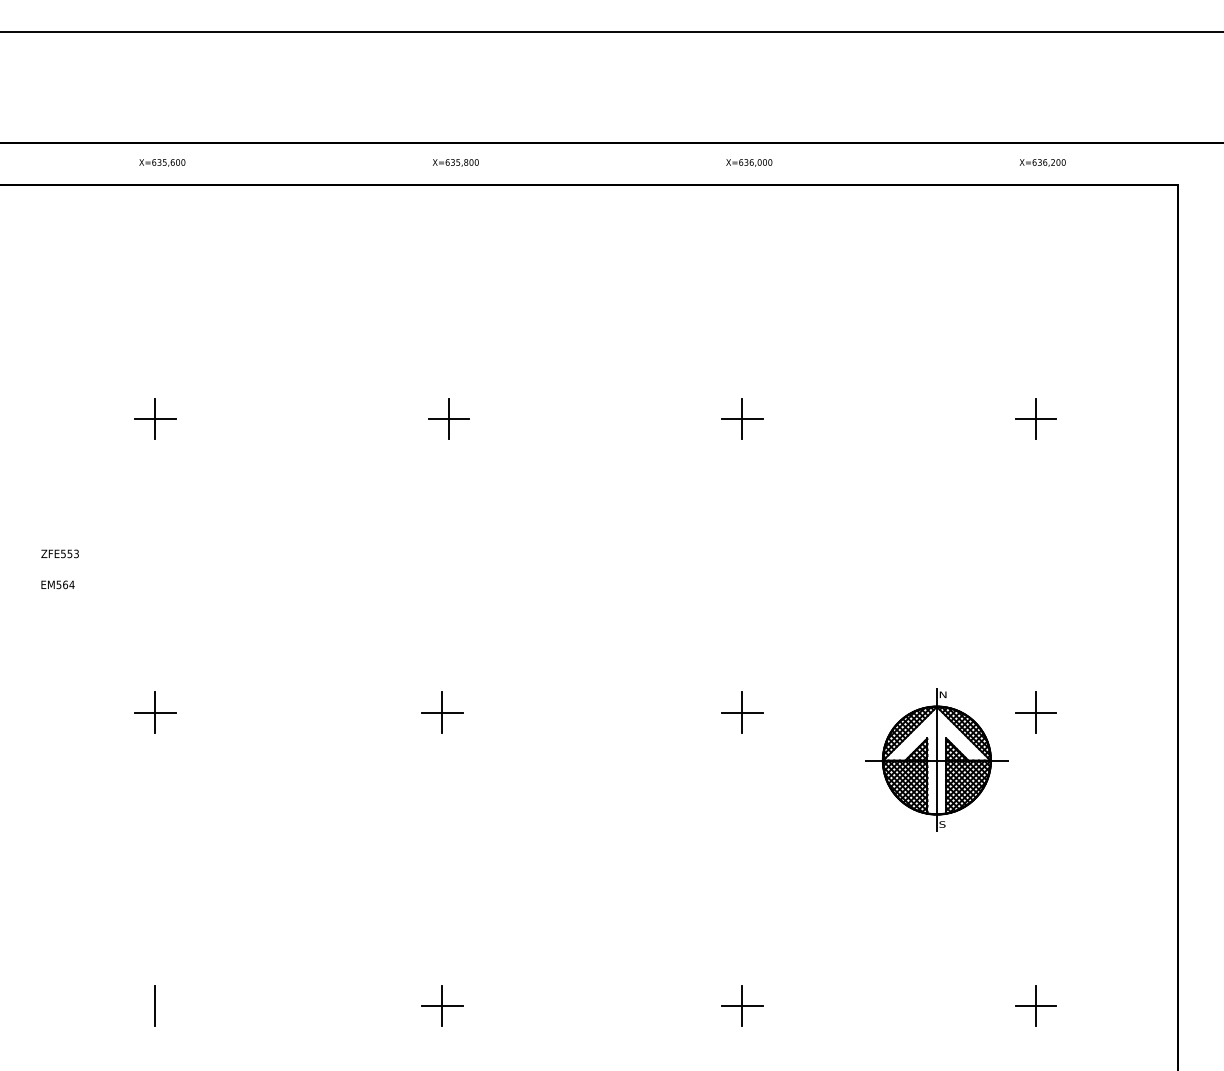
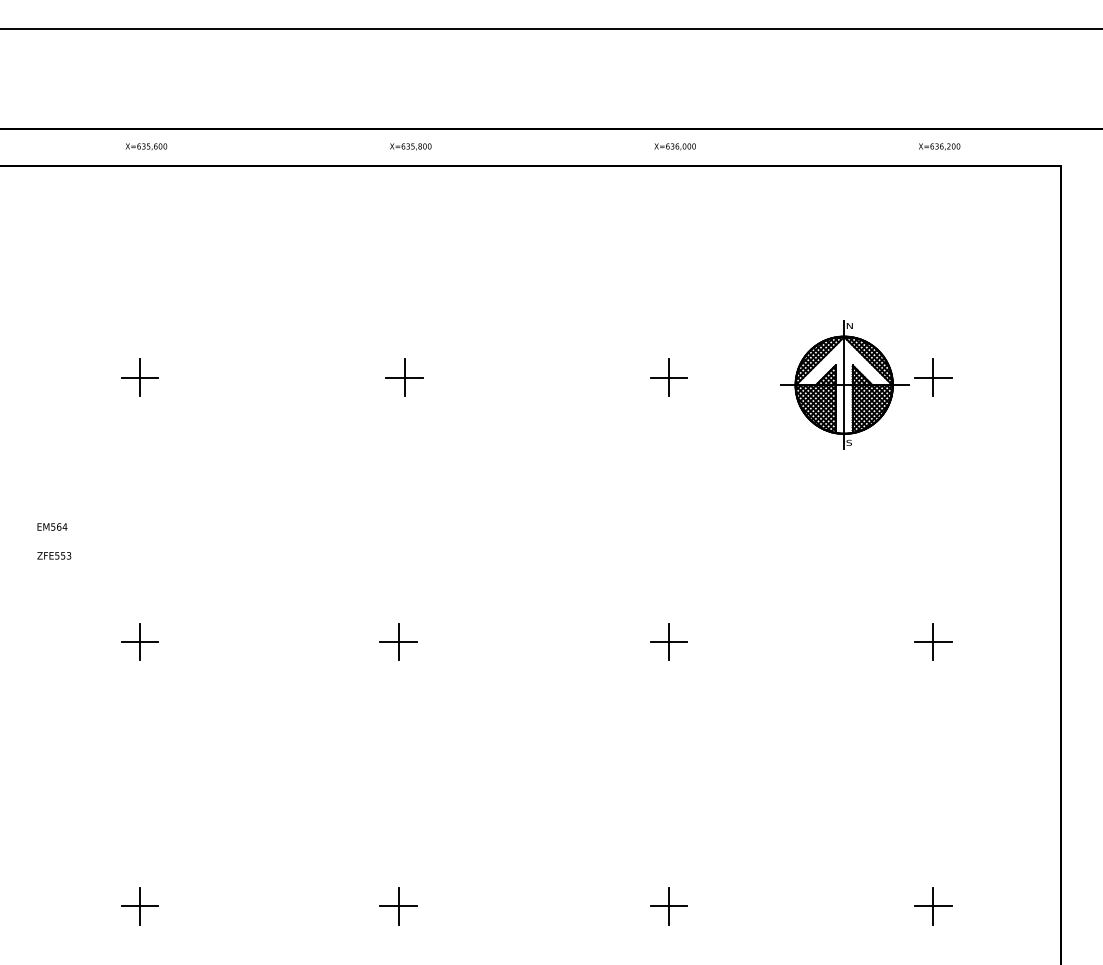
text: (59, 553) -> (53, 555), moved
part: (936, 759) -> (843, 384), moved
line: (155, 1006) -> (140, 906), added

